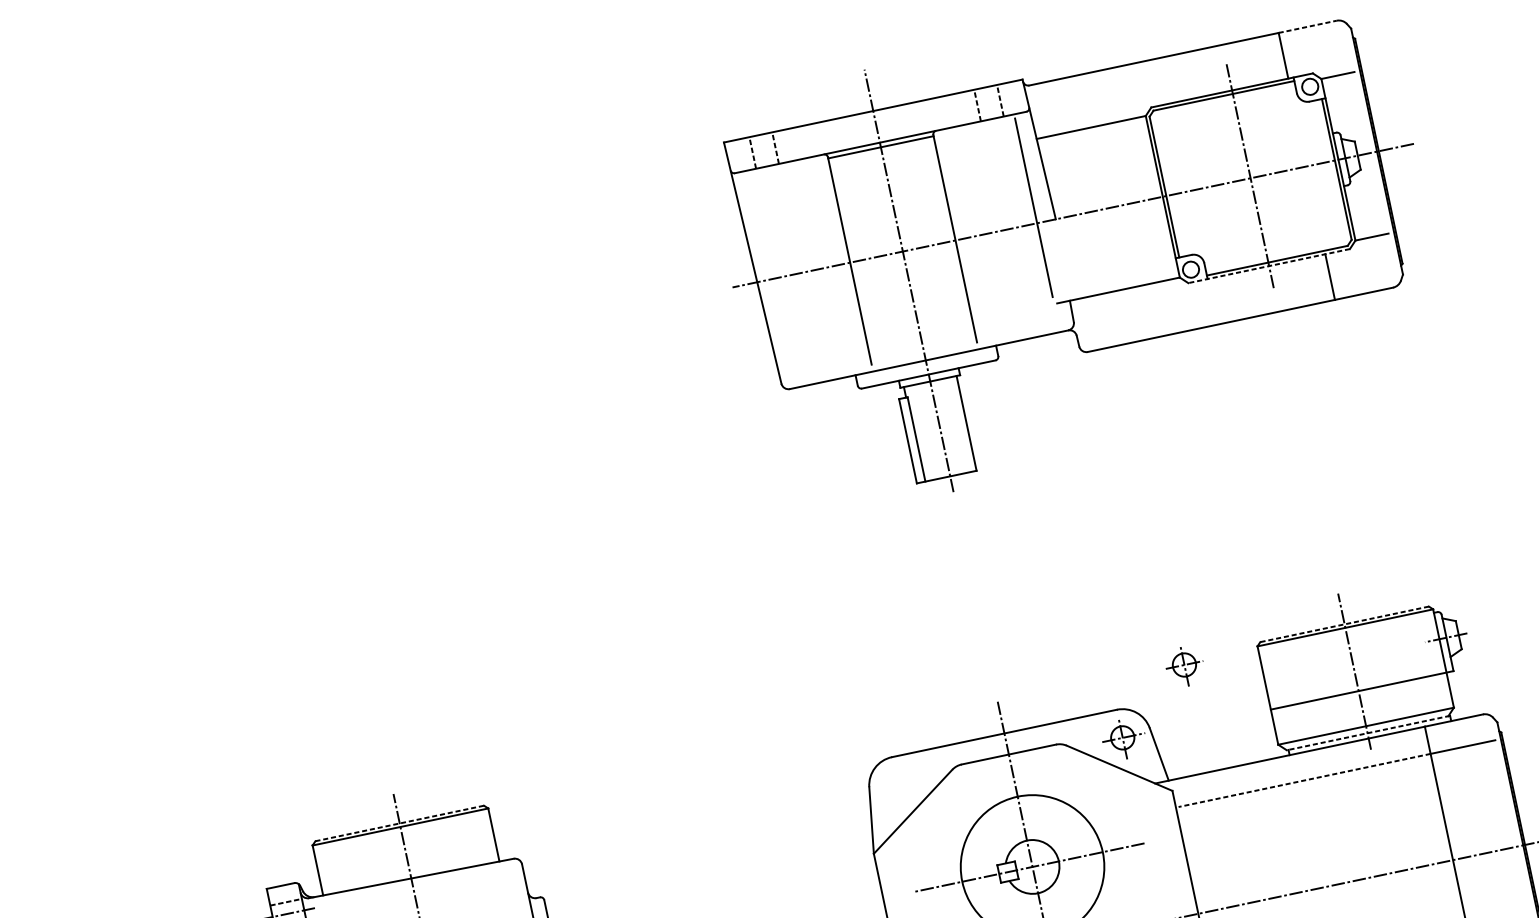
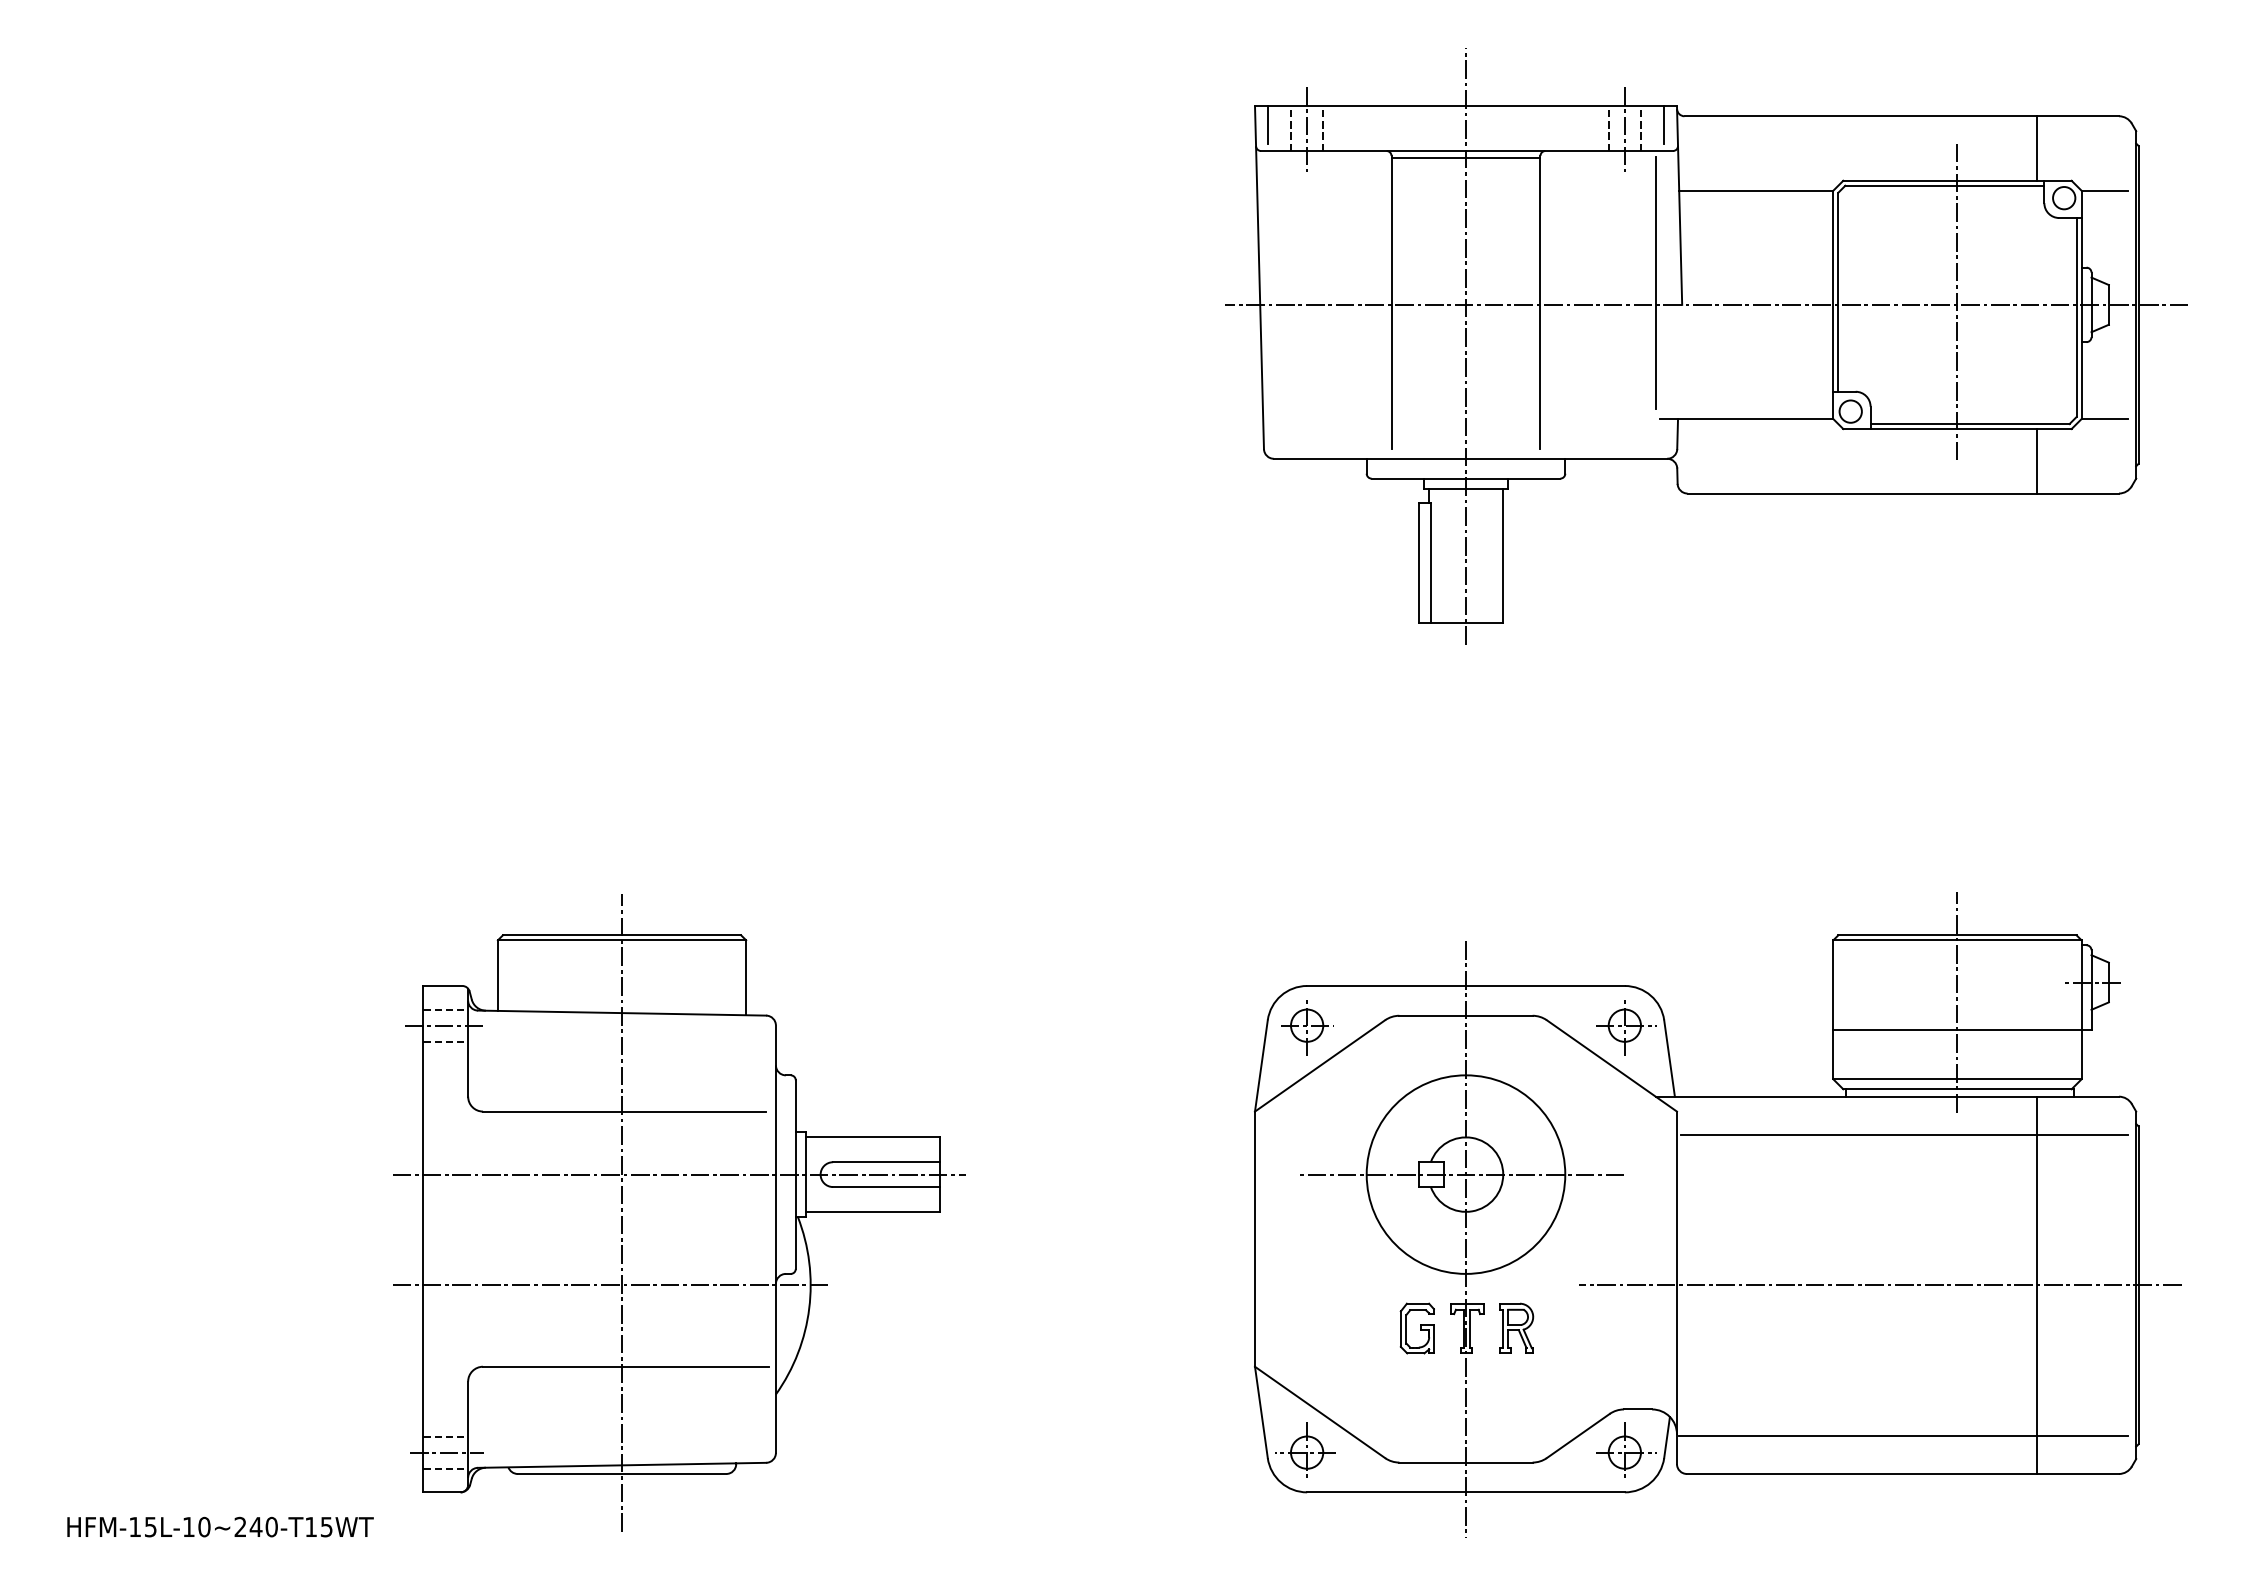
line: (1308, 26) -> (2078, 116), dashed -> solid
line: (1016, 95) -> (1664, 125), added
line: (988, 103) -> (1624, 129), added
line: (764, 151) -> (1307, 129), added
line: (735, 154) -> (1267, 125), added
line: (1268, 266) -> (1956, 429), dashed -> solid
line: (1343, 624) -> (1956, 935), dashed -> solid
part: (1184, 666) -> (1307, 1027), moved
line: (1368, 733) -> (1958, 1089), dashed -> solid
line: (1304, 780) -> (1858, 1135), dashed -> solid
line: (400, 823) -> (622, 935), dashed -> solid

